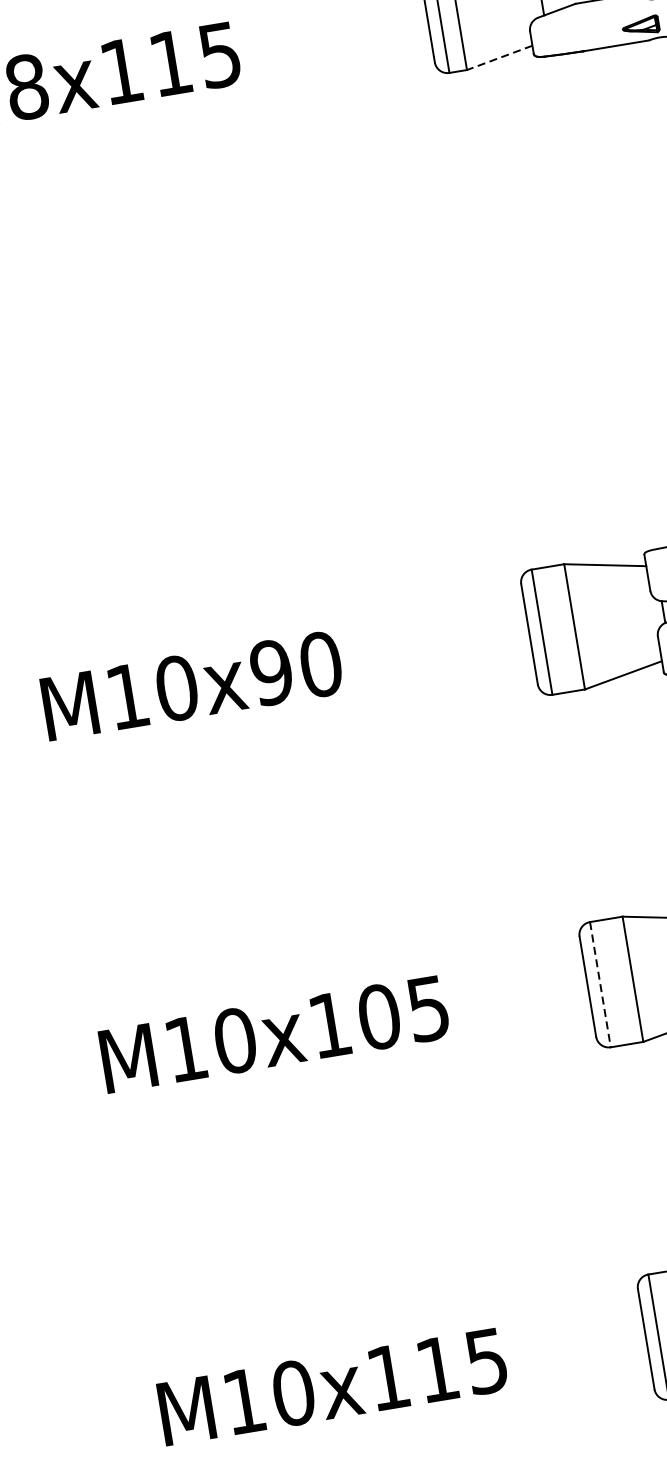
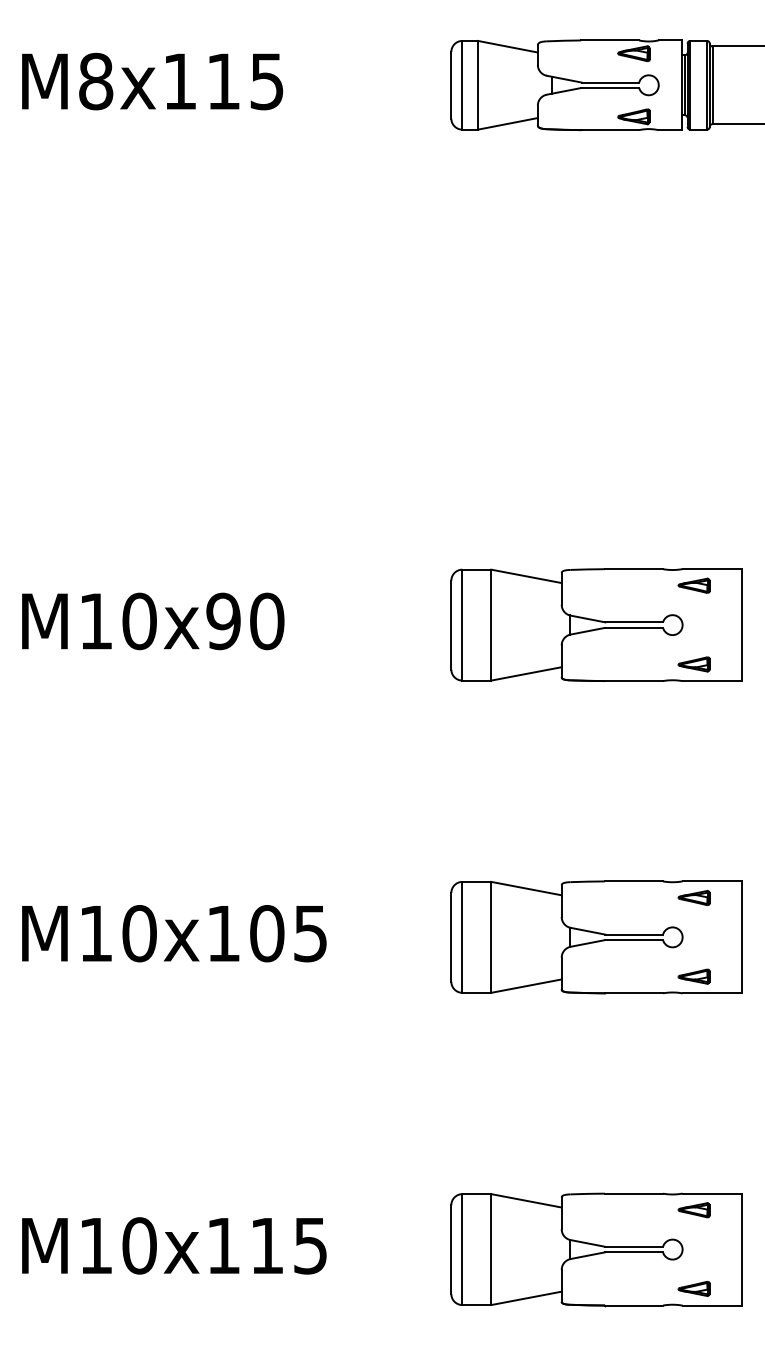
line: (499, 57) -> (507, 123), dashed -> solid
line: (600, 984) -> (462, 937), dashed -> solid

